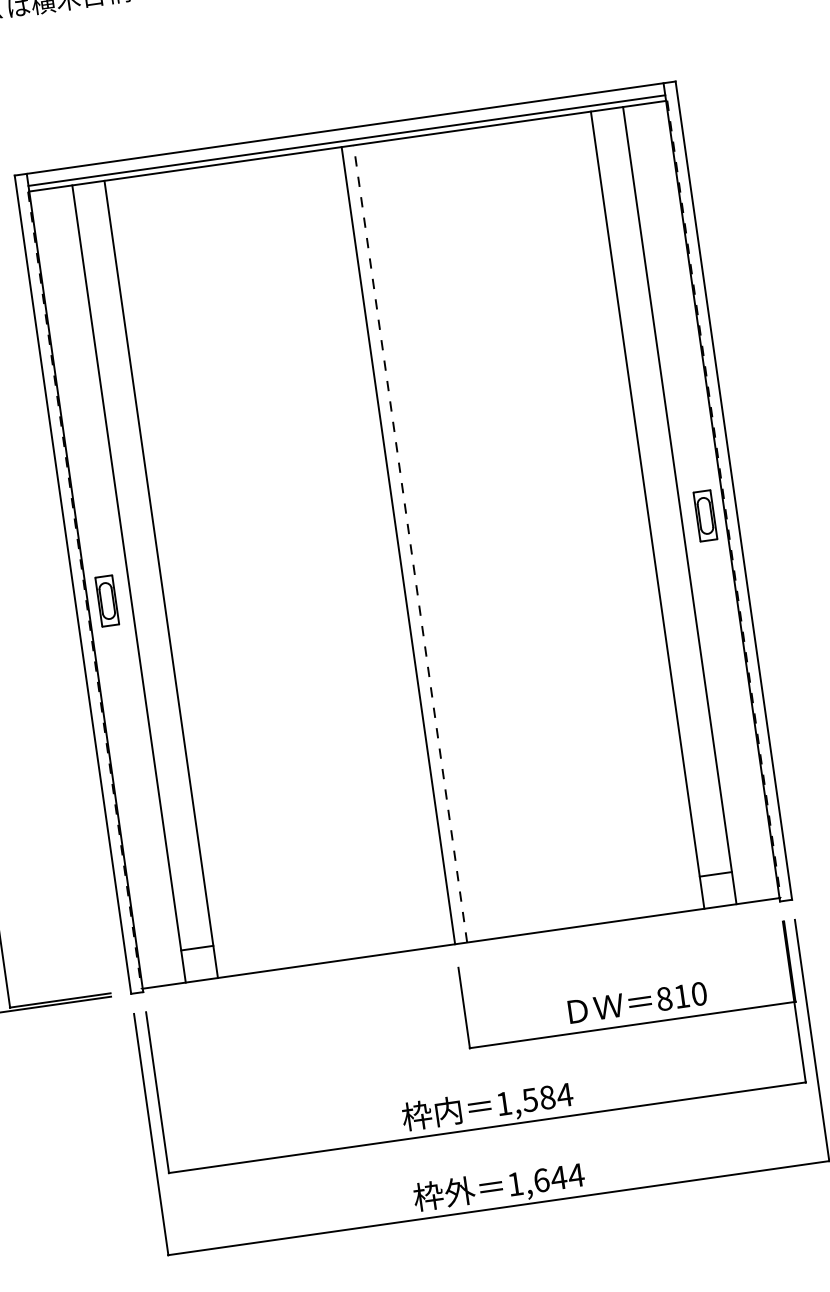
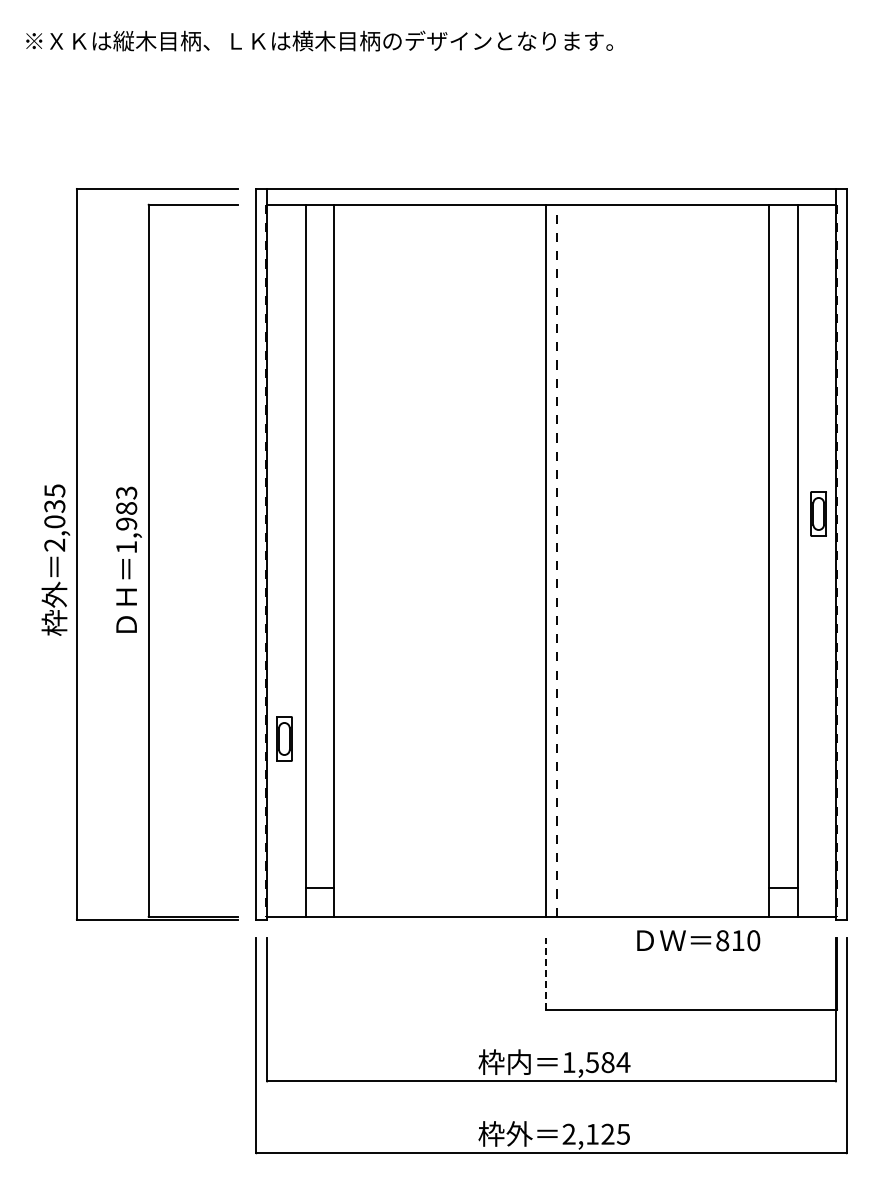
line: (346, 140) -> (551, 199), removed
part: (705, 515) -> (818, 513), moved
part: (107, 600) -> (284, 738), moved
text: (637, 1002) -> (698, 940), moved
line: (464, 1007) -> (546, 973), solid -> dashed
text: (545, 1178) -> (596, 1133), 1,644 -> 2,125

